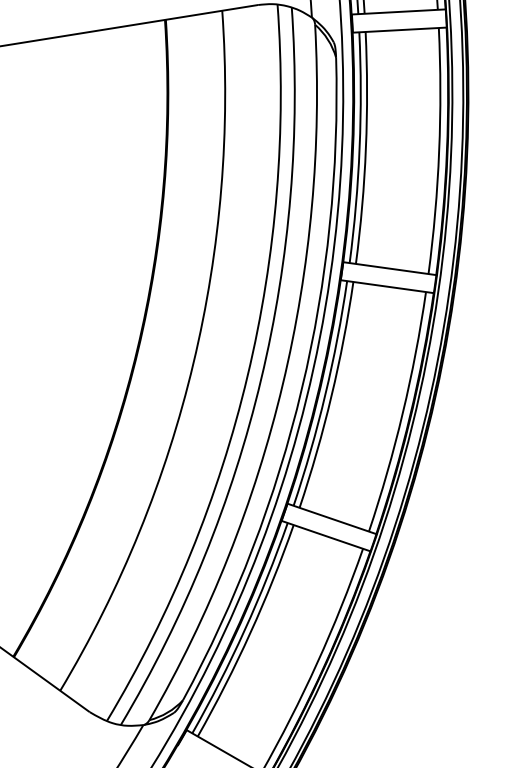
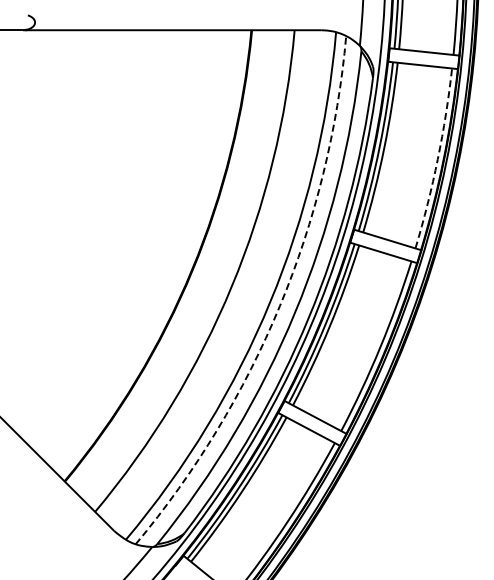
arc: (438, 151) -> (437, 159), solid -> dashed
arc: (260, 379) -> (279, 306), solid -> dashed

